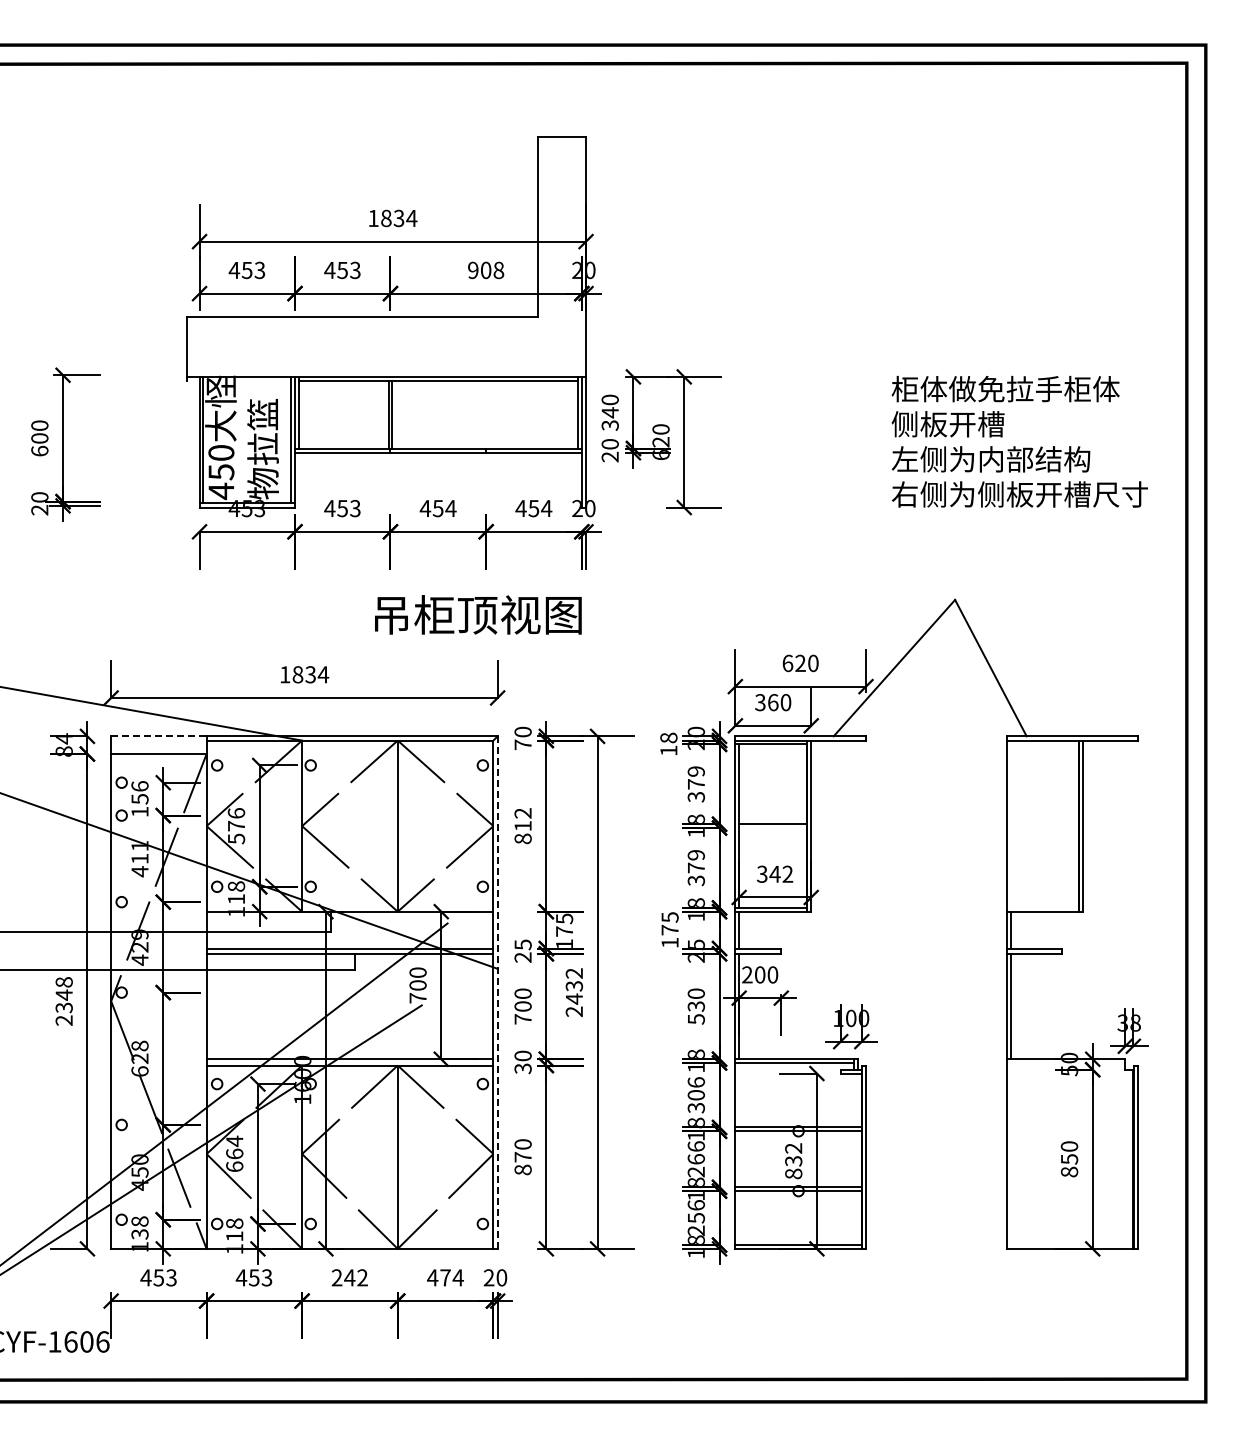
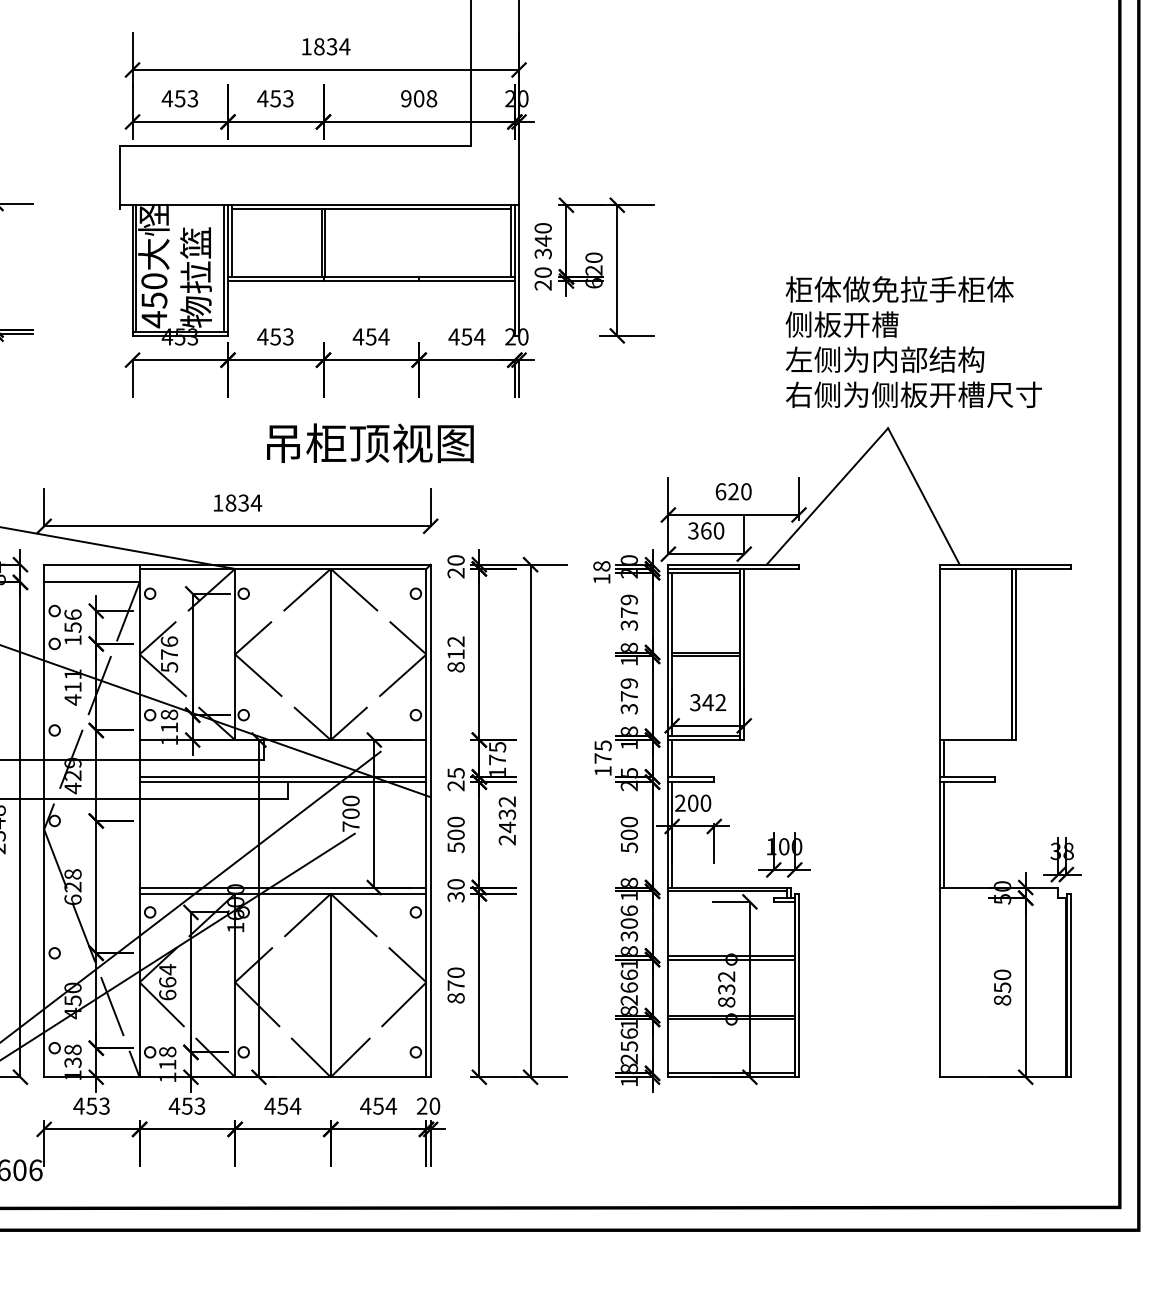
text: (1019, 441) -> (913, 341), moved
text: (478, 614) -> (370, 442), moved
line: (158, 736) -> (91, 564), dashed -> solid
text: (522, 744) -> (455, 572), 70 -> 20
line: (773, 828) -> (706, 656), added
line: (497, 993) -> (430, 821), dashed -> solid
text: (695, 1006) -> (628, 834), 530 -> 500
text: (522, 1019) -> (455, 847), 700 -> 500
text: (349, 1277) -> (282, 1105), 242 -> 454
text: (445, 1277) -> (378, 1105), 474 -> 454

